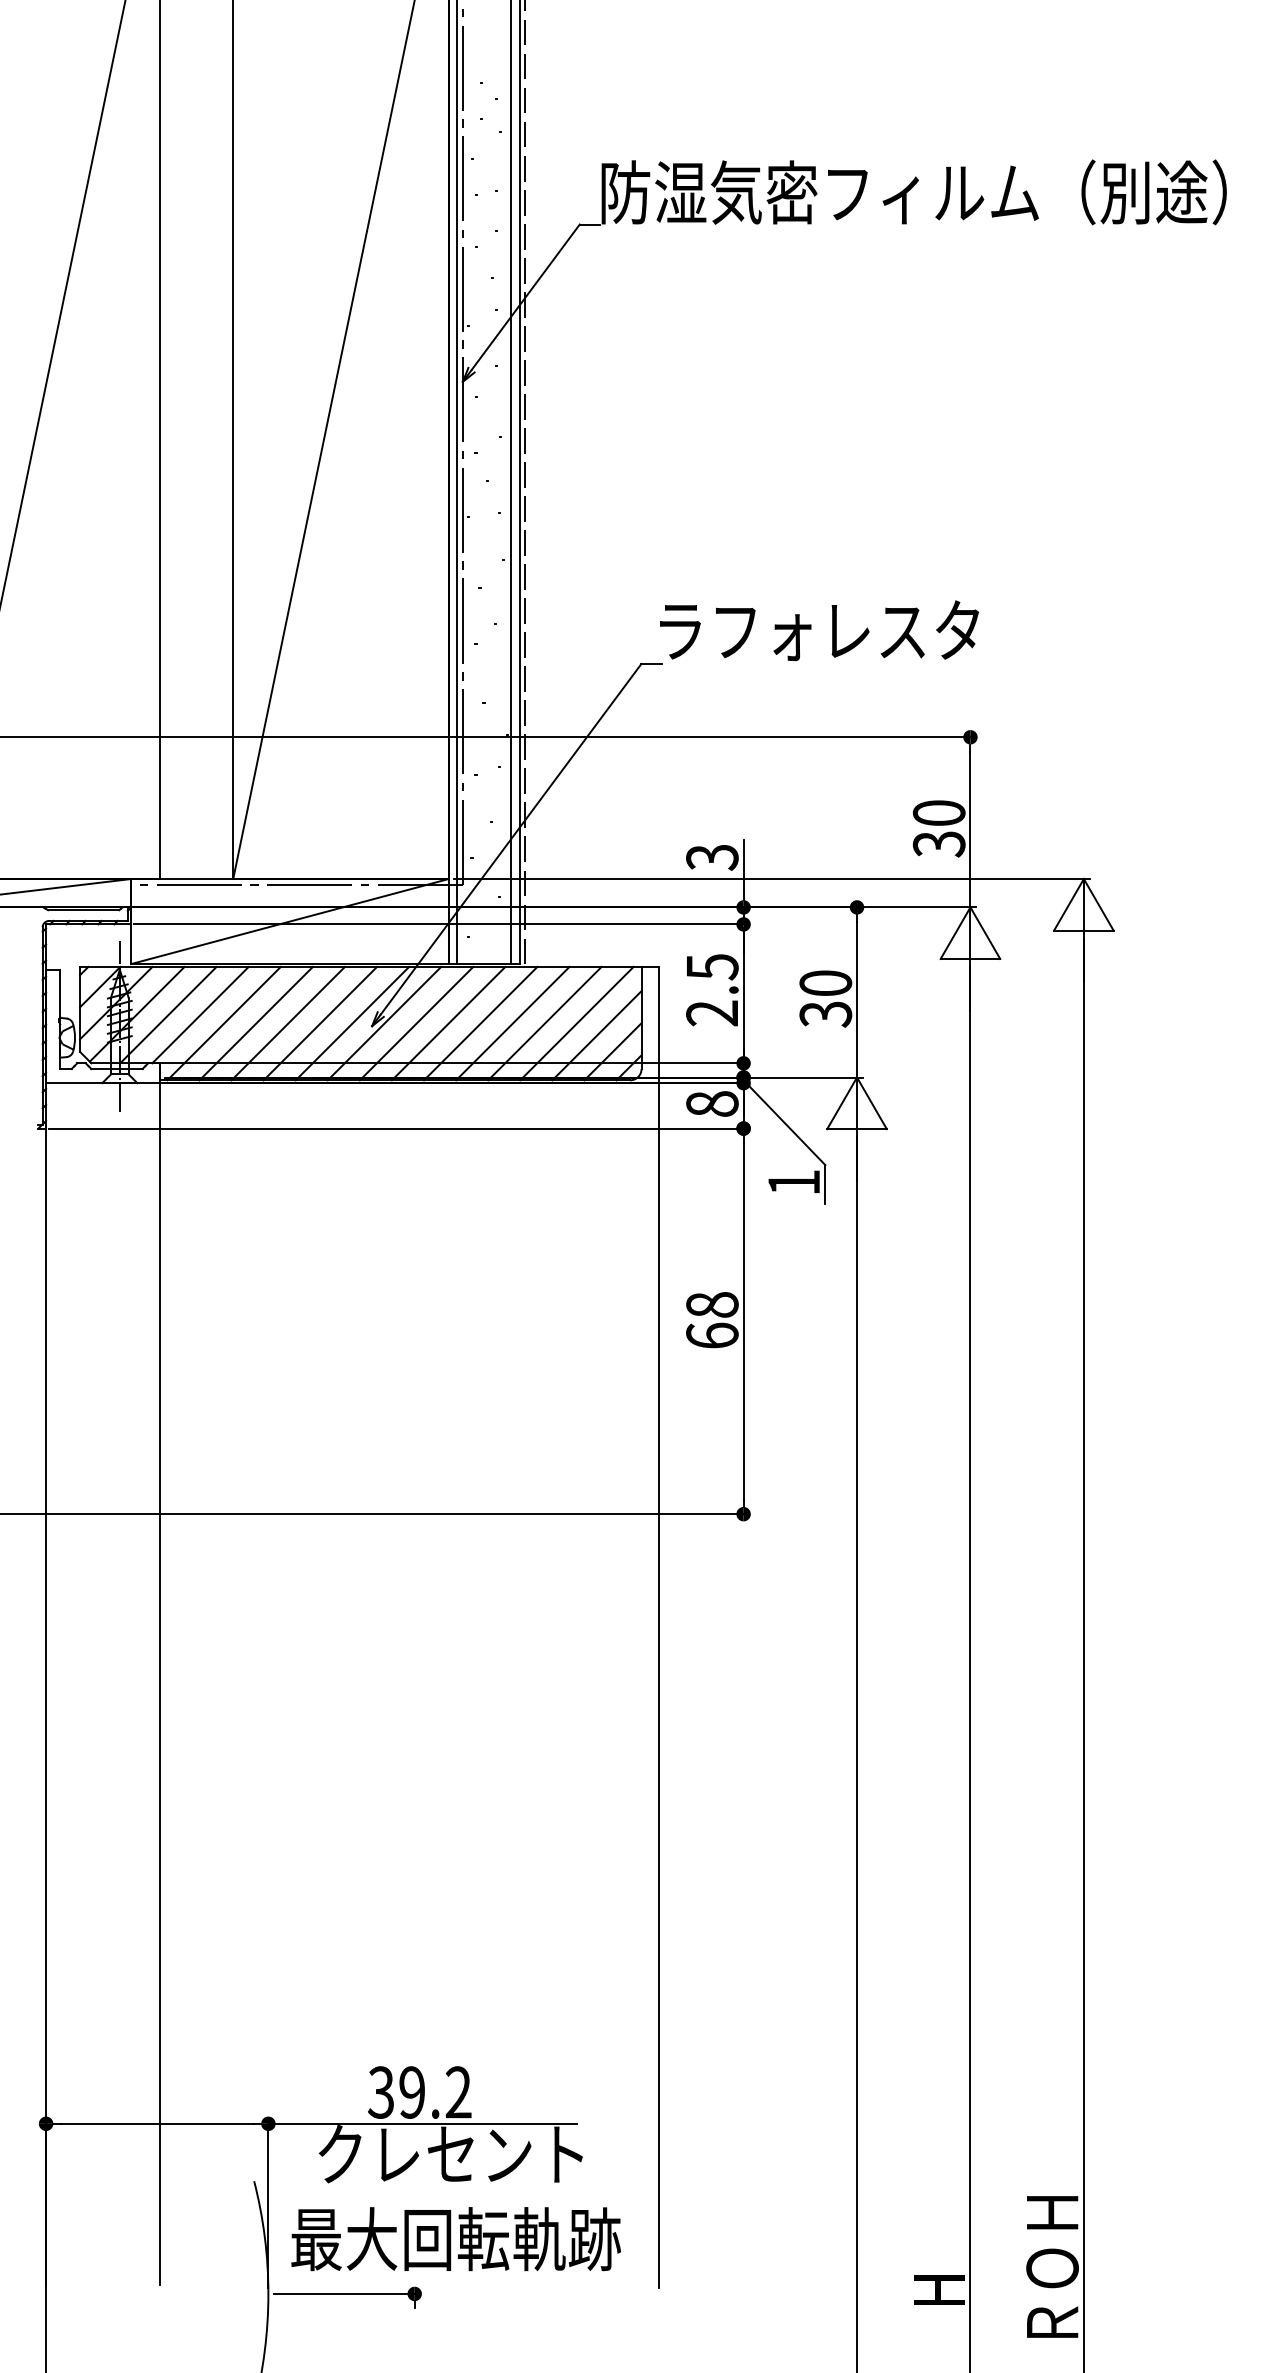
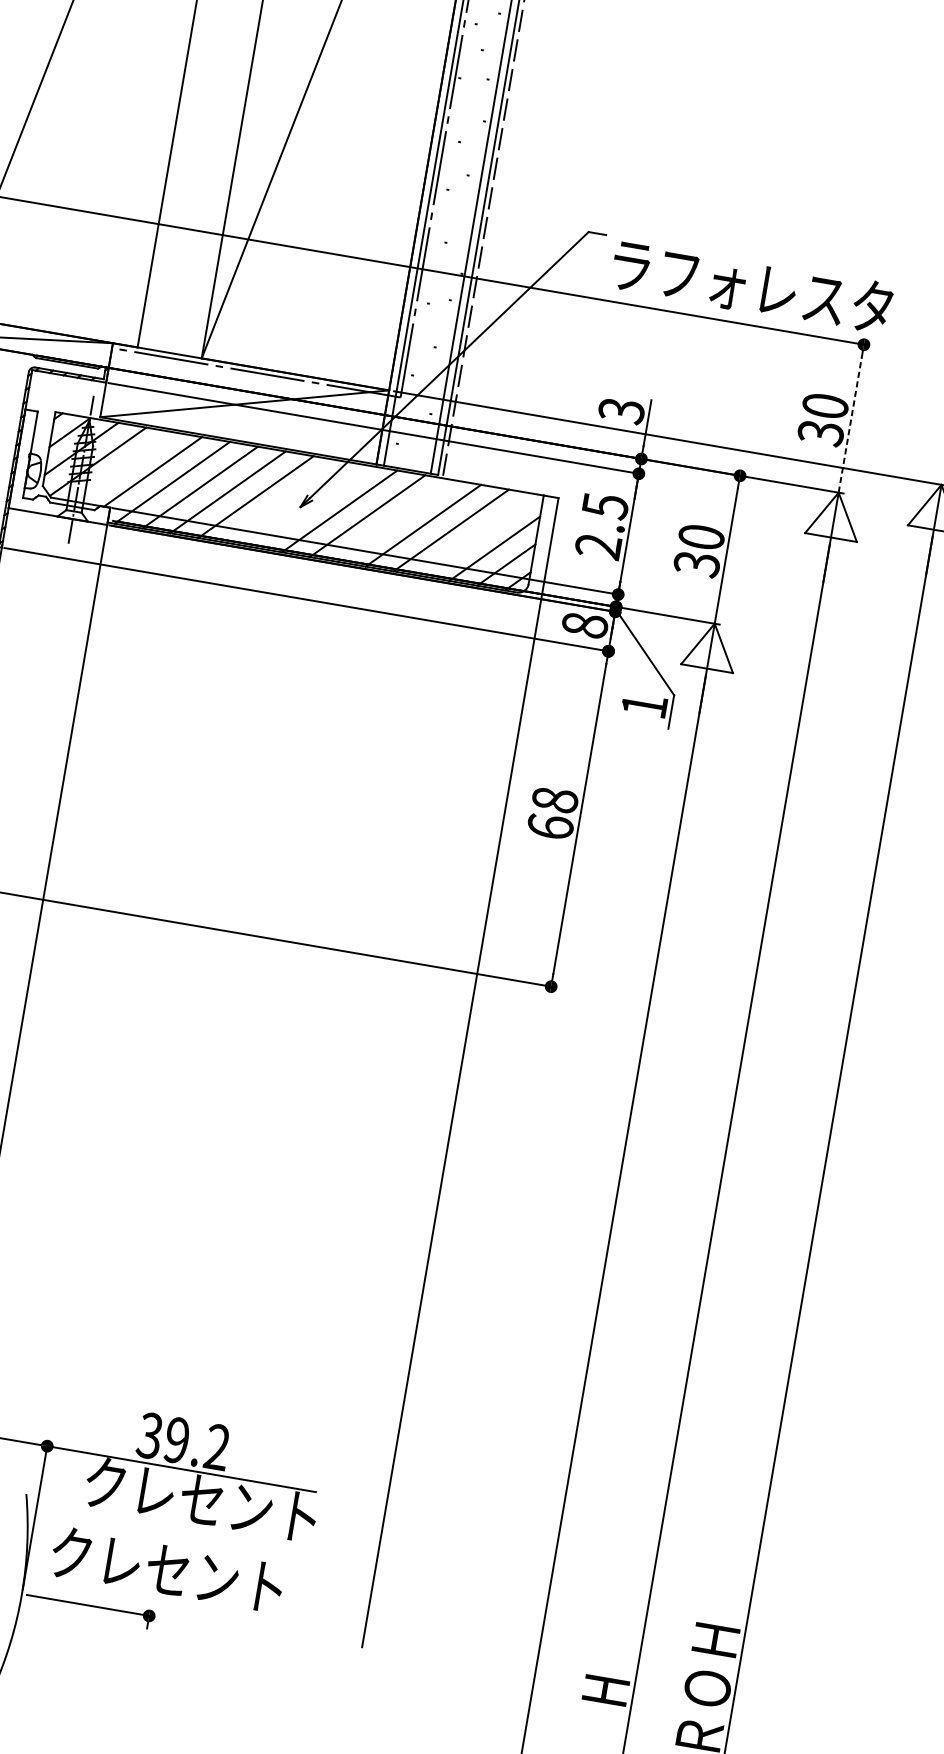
text: (819, 630) -> (752, 286), moved
line: (970, 829) -> (850, 424), solid -> dashed
line: (168, 1014) -> (125, 466), removed
line: (352, 1023) -> (283, 501), removed
line: (384, 1023) -> (311, 506), removed
line: (480, 1023) -> (395, 520), removed
line: (576, 1023) -> (478, 535), removed
text: (455, 2239) -> (192, 1574), 最大回転軌跡 -> クレセント

